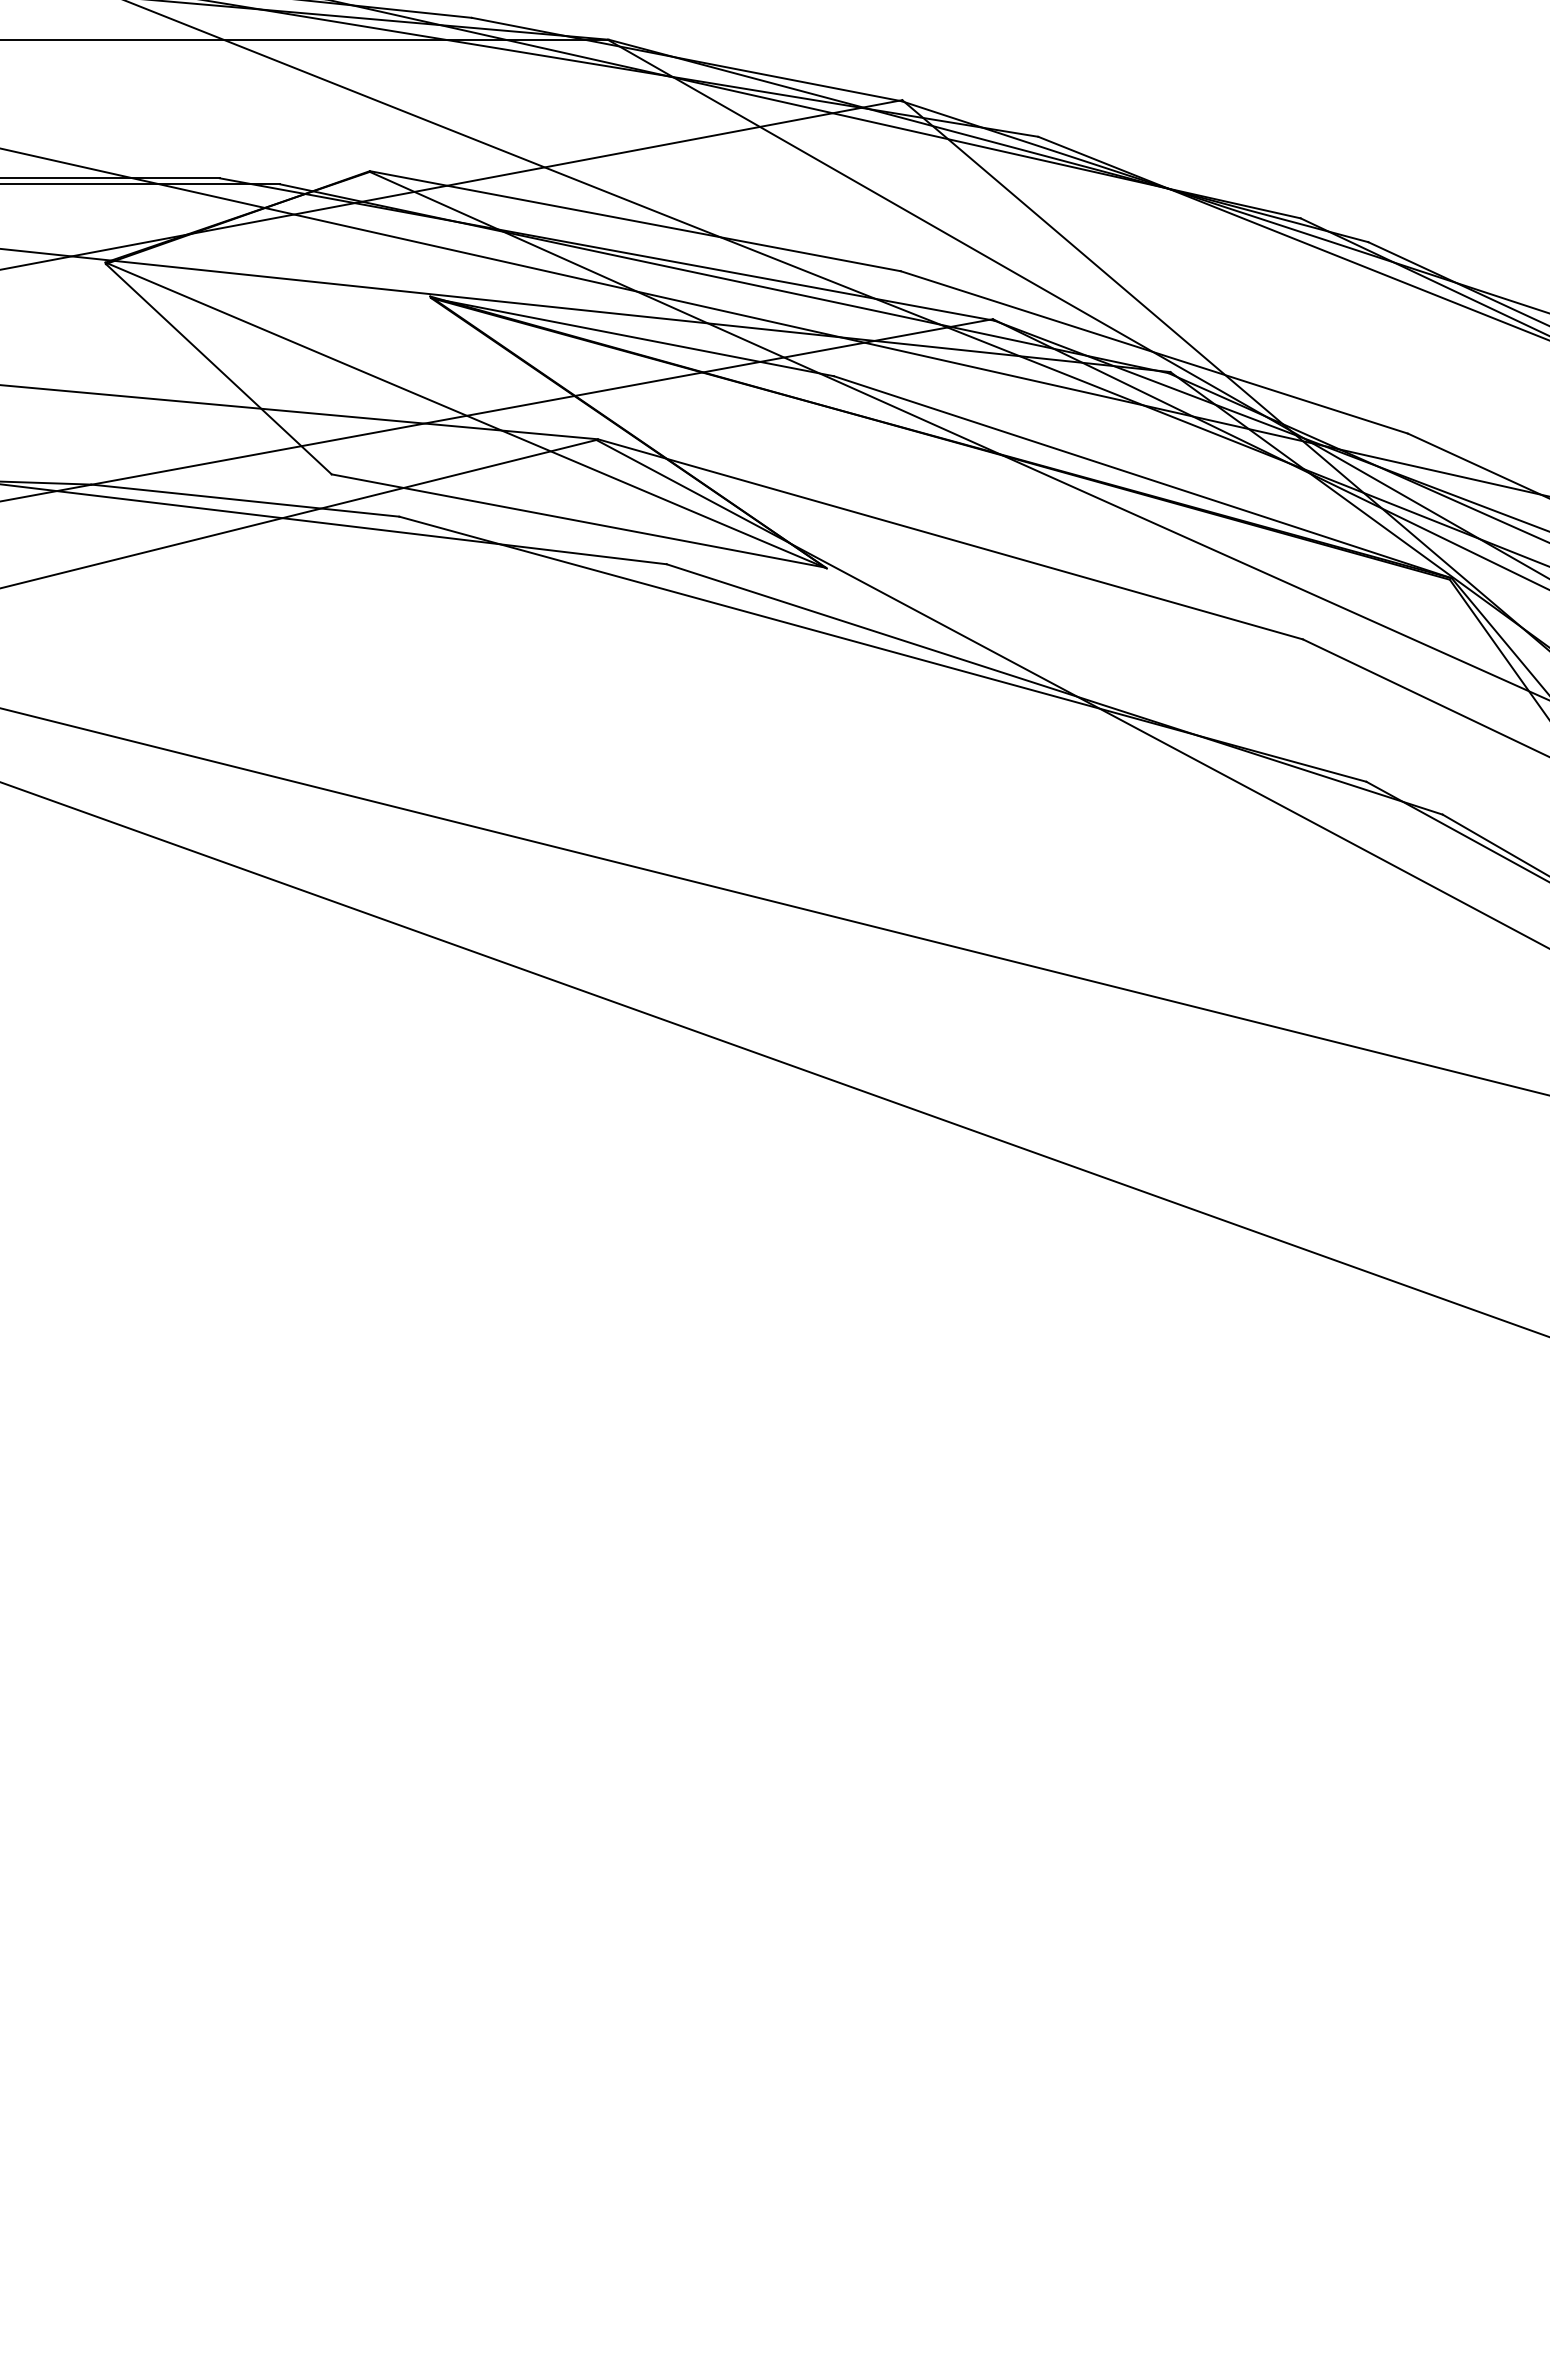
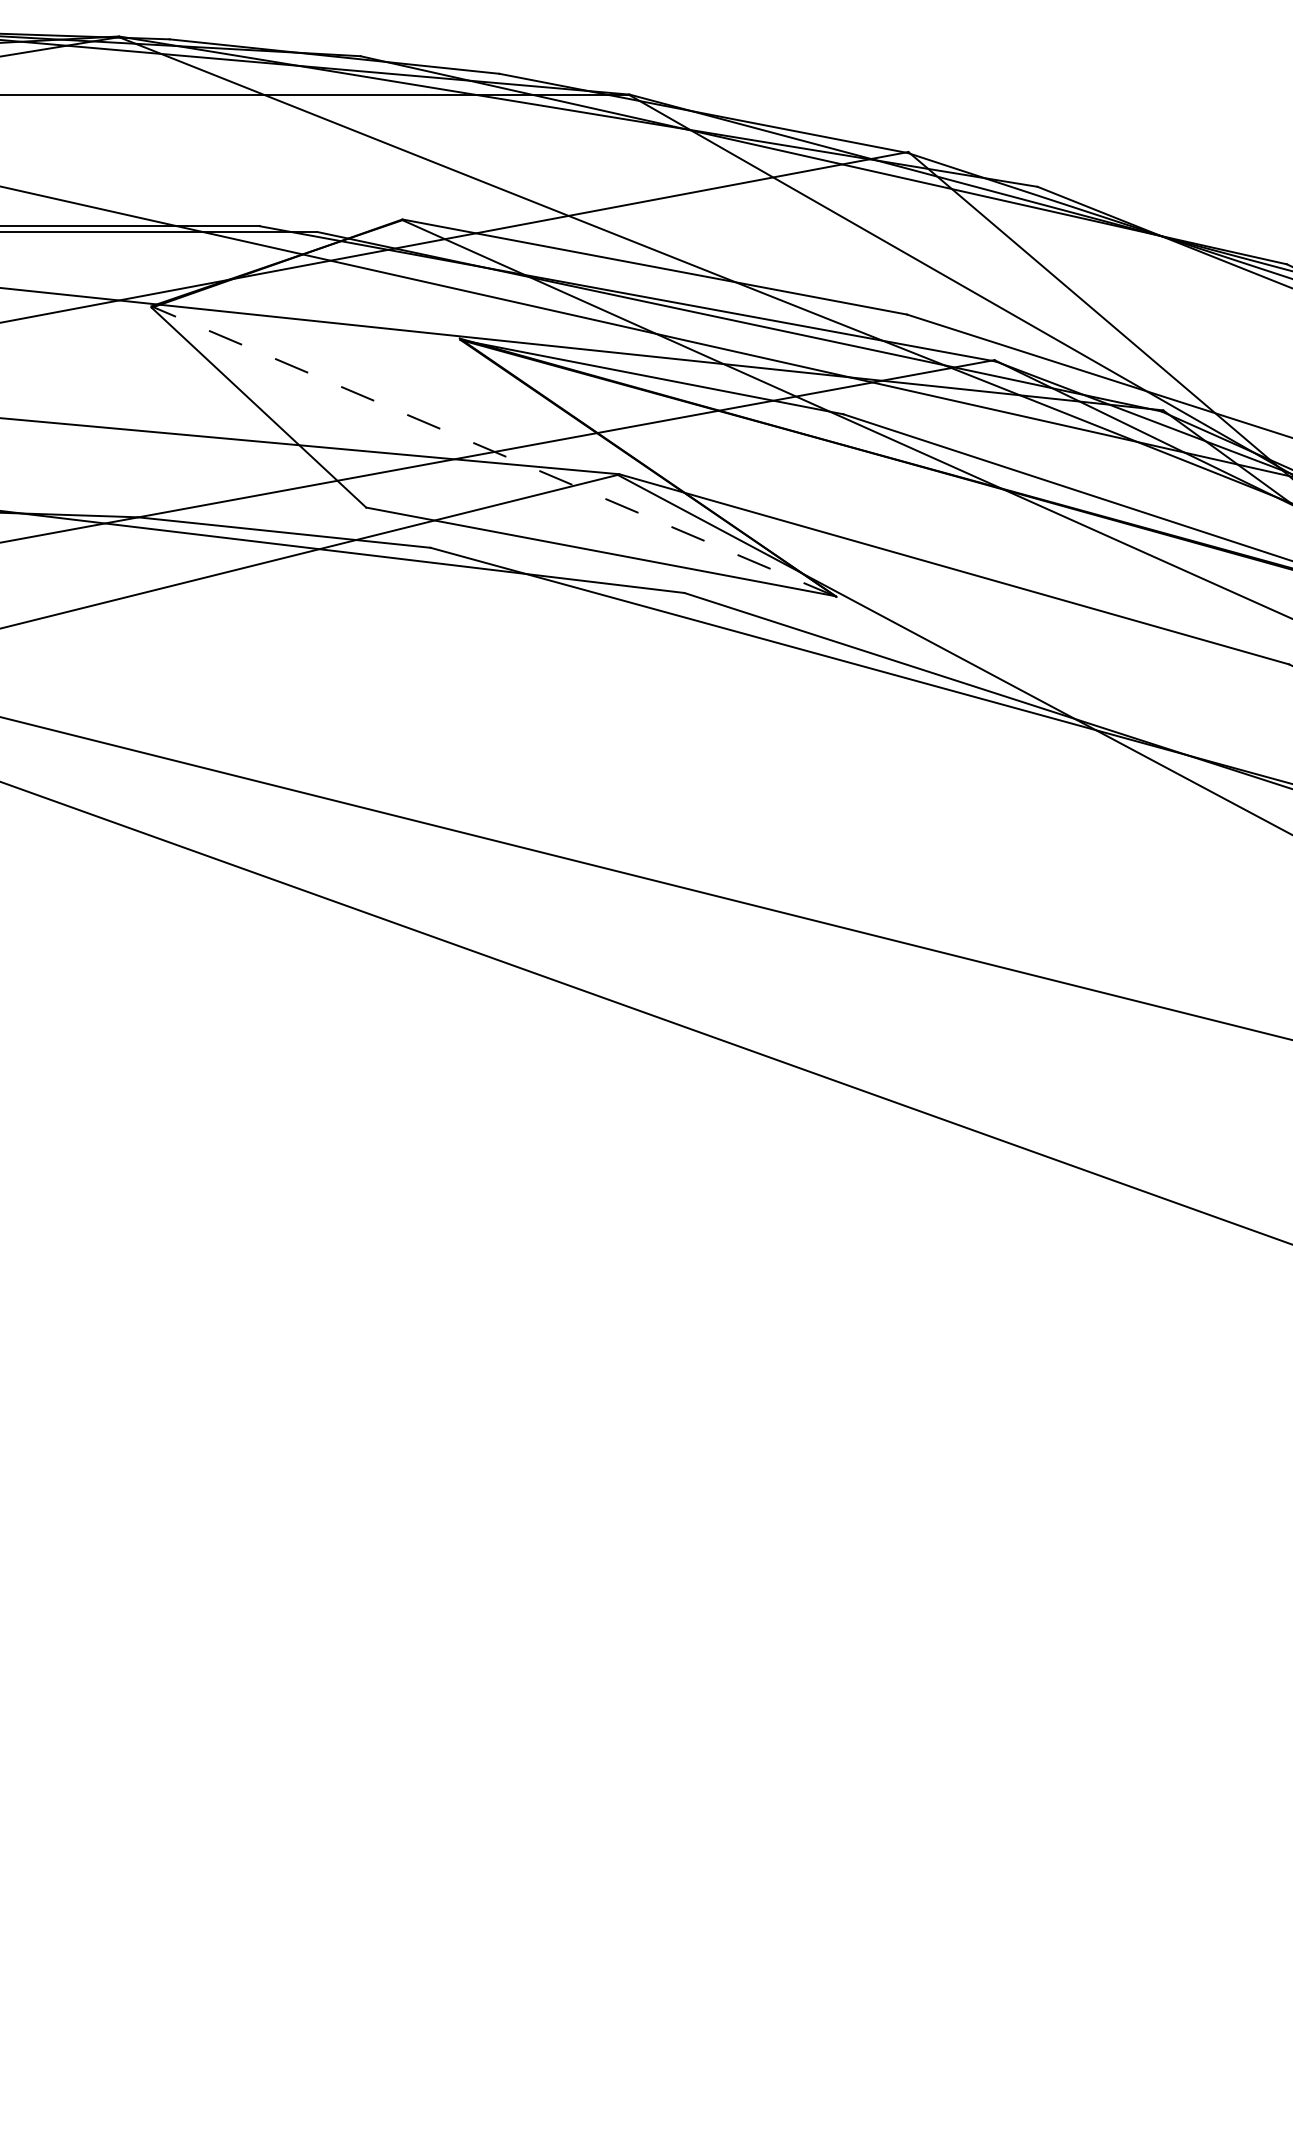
line: (466, 415) -> (494, 451), solid -> dashed

